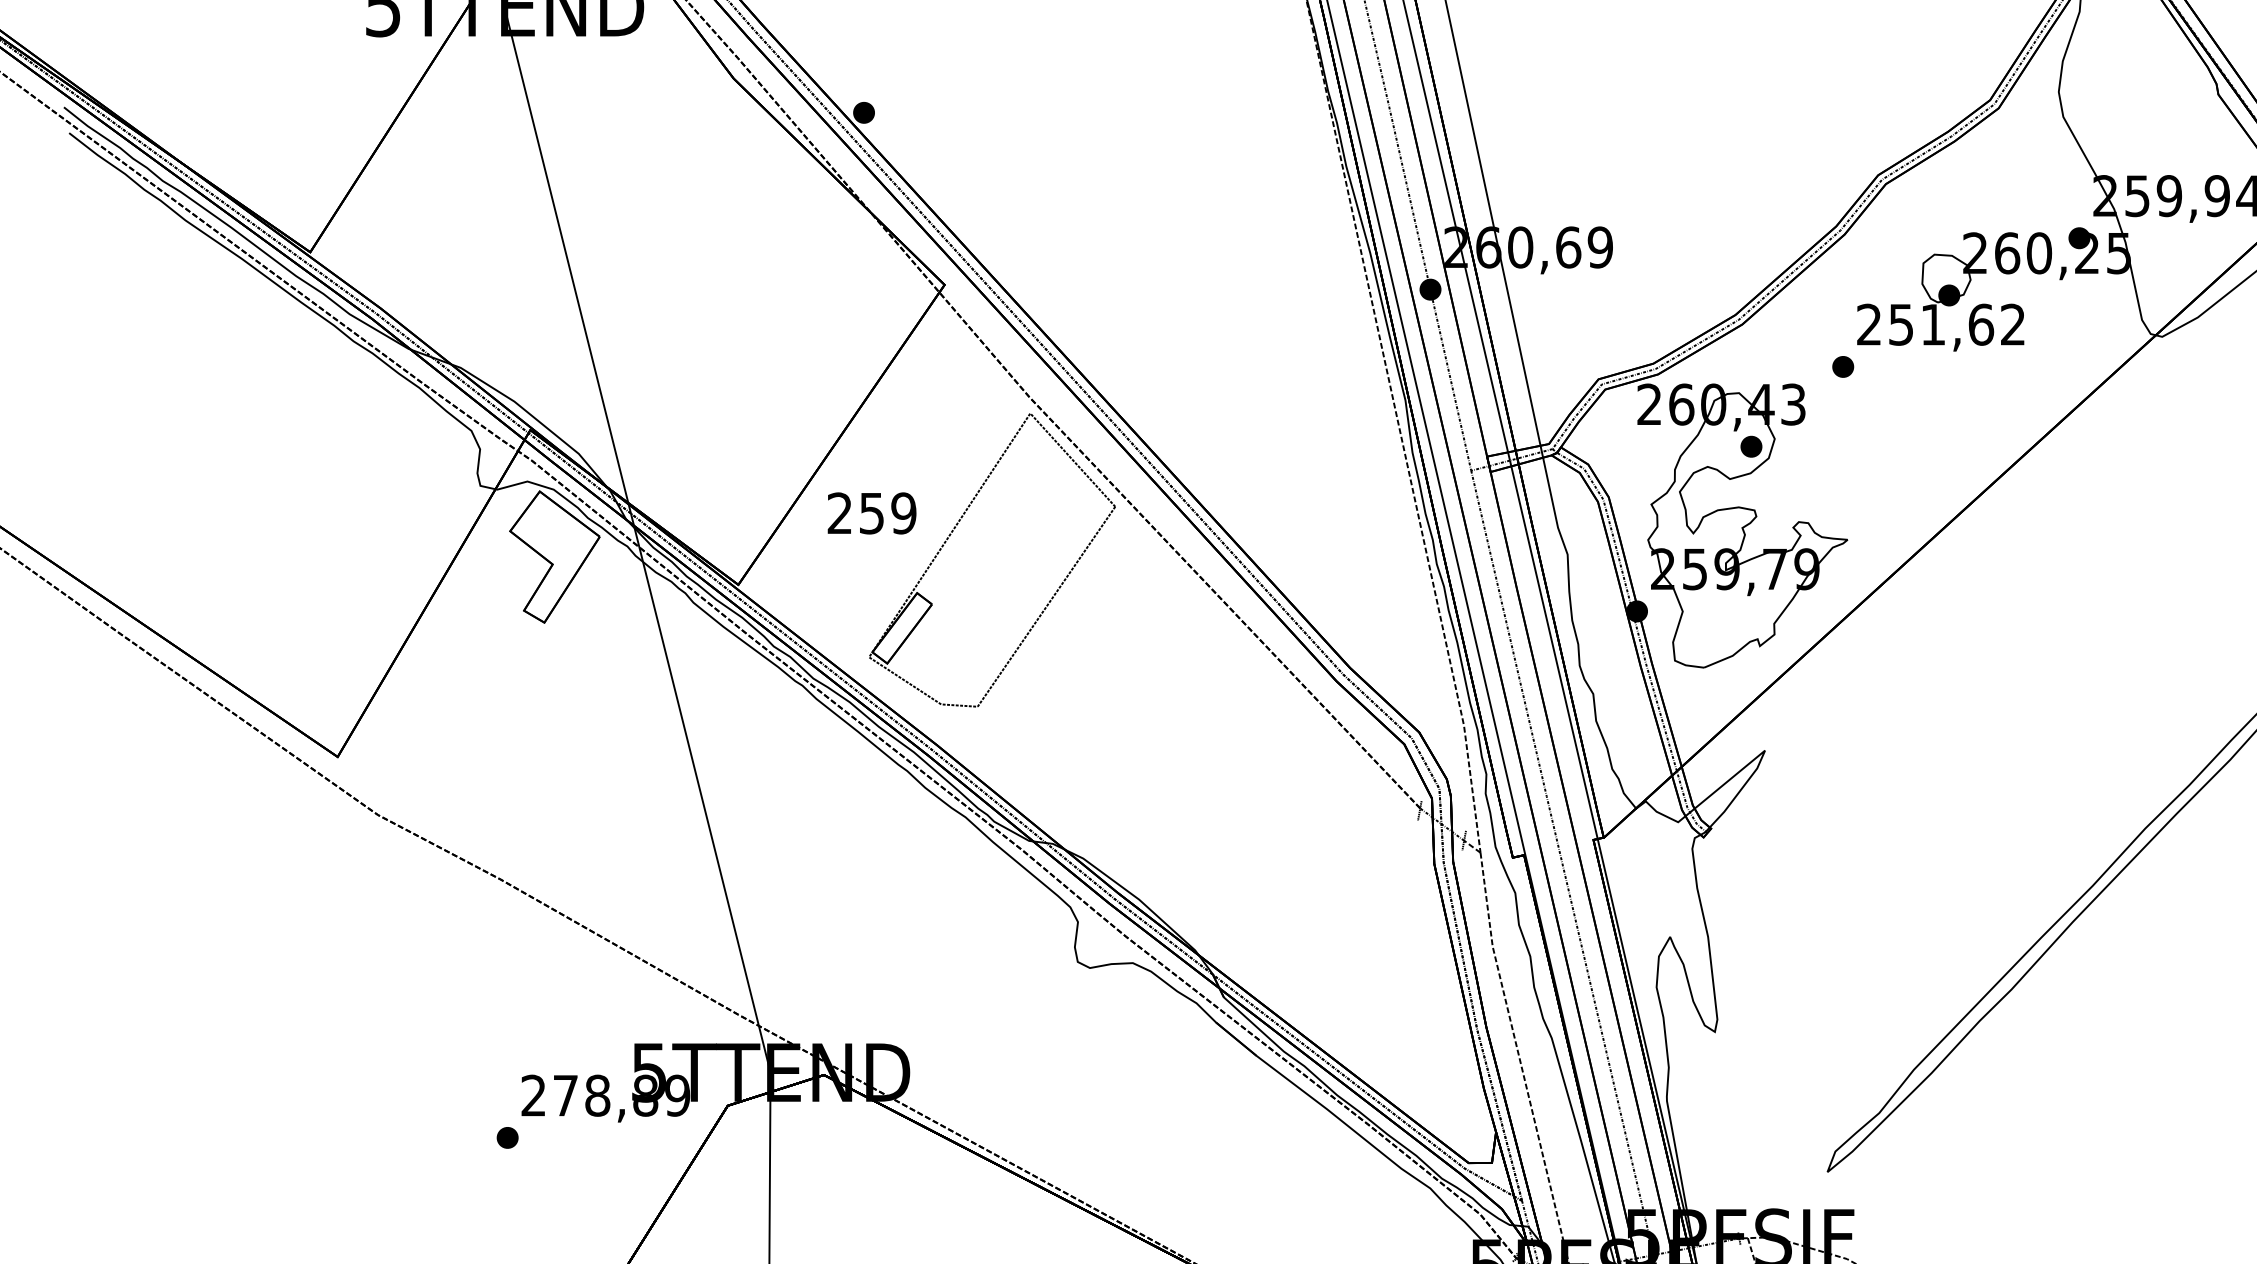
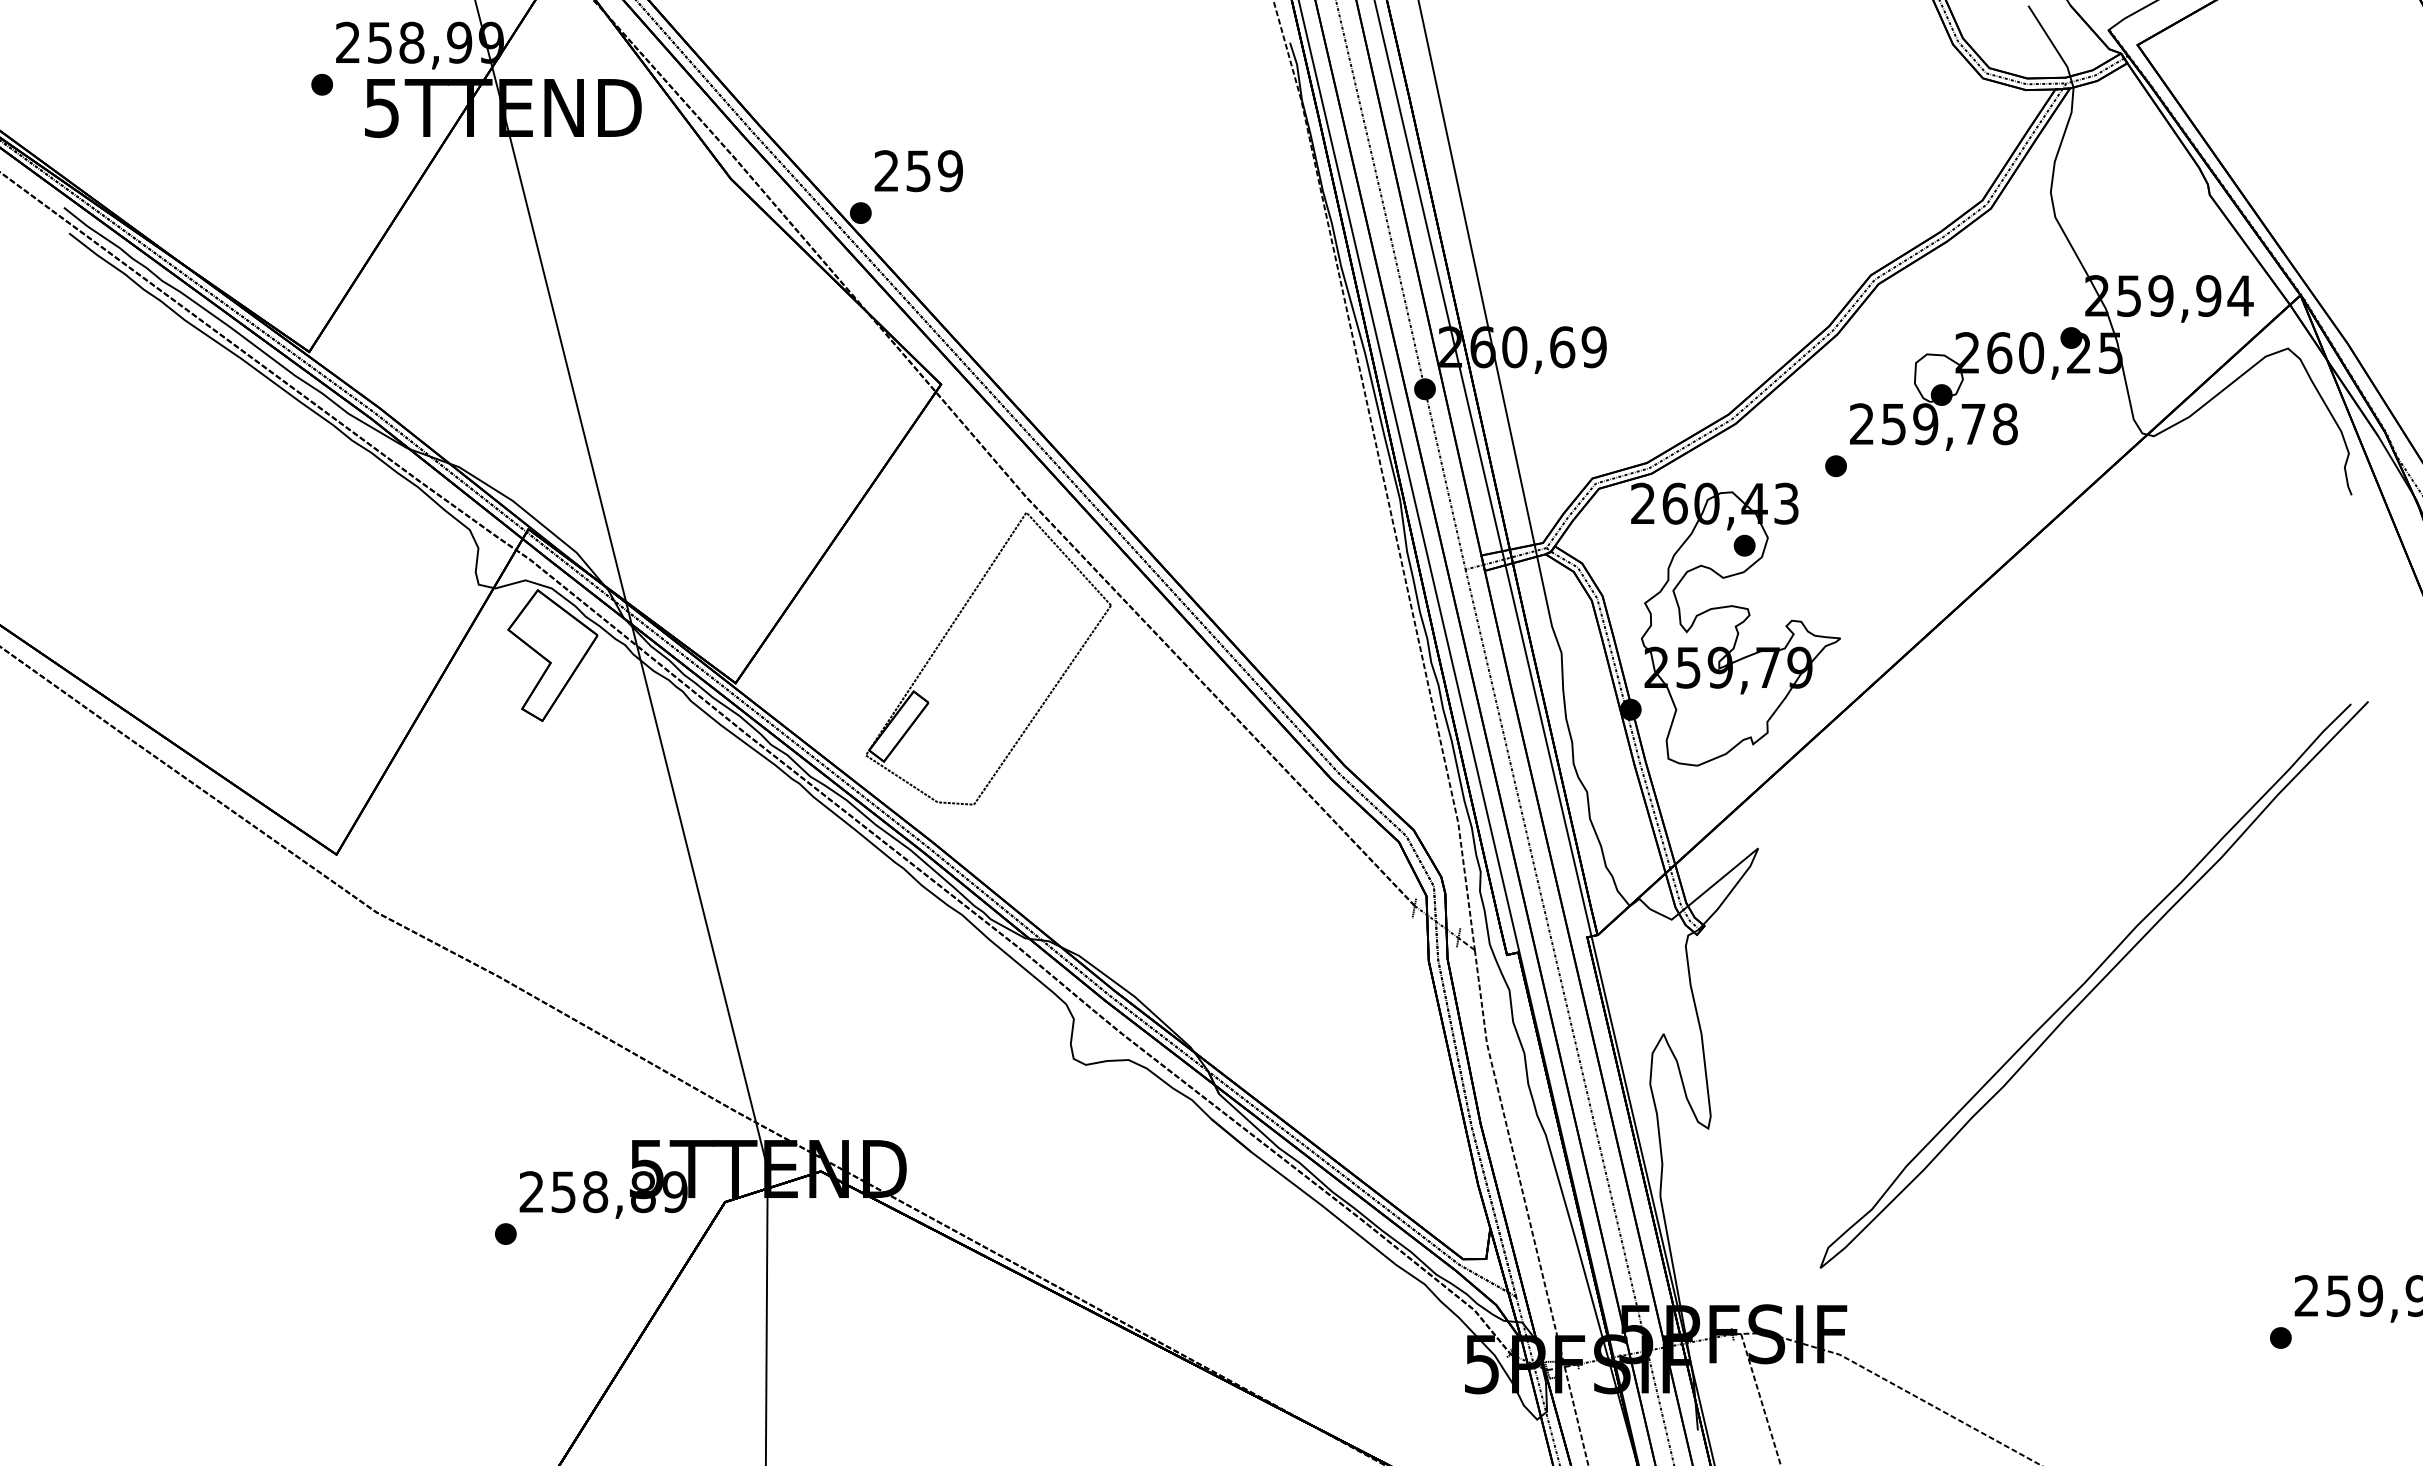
text: (1973, 325) -> (1965, 424), 251,62 -> 259,78
text: (871, 513) -> (918, 171), moved
text: (565, 1096) -> (563, 1192), 278,89 -> 258,89

